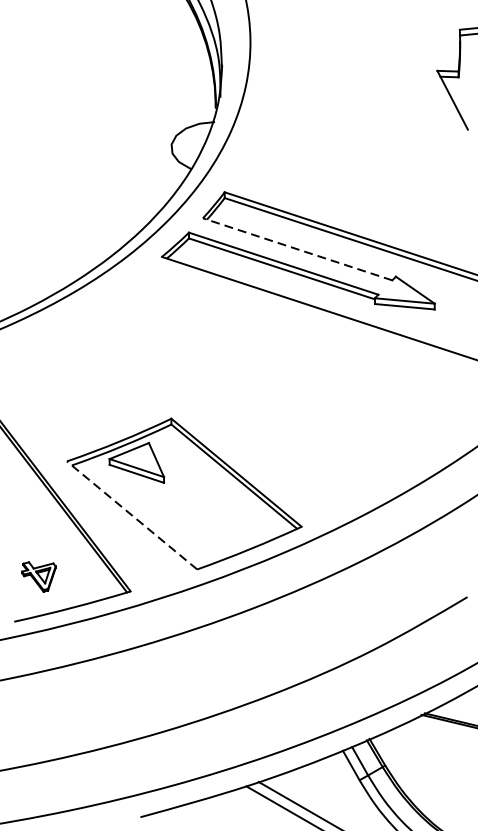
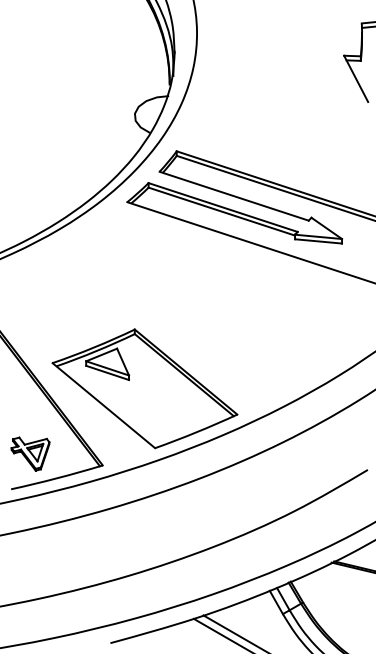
line: (296, 249) -> (233, 196), dashed -> solid
line: (131, 515) -> (103, 405), dashed -> solid
part: (38, 576) -> (30, 453), size x1.43

